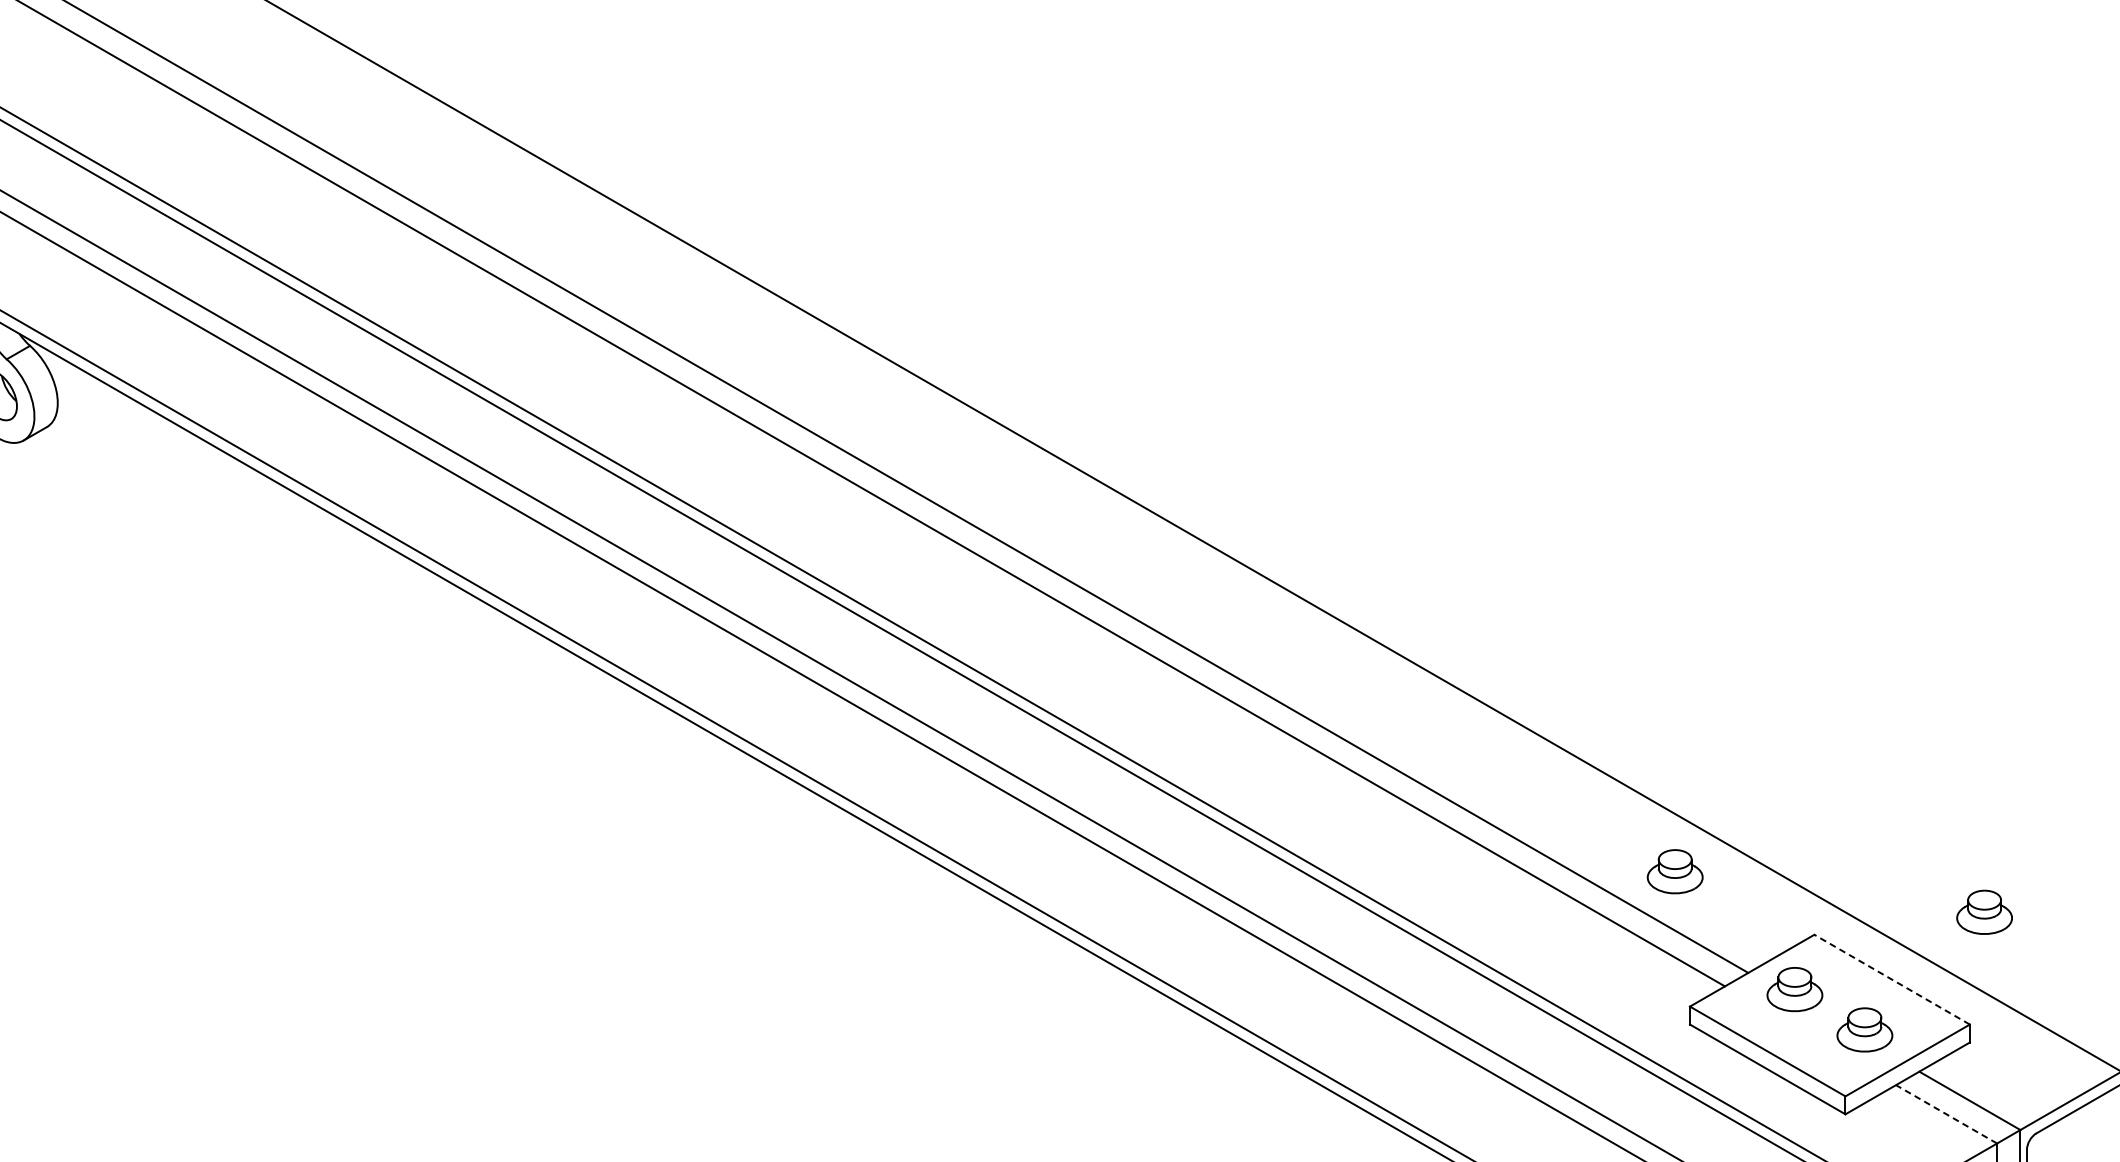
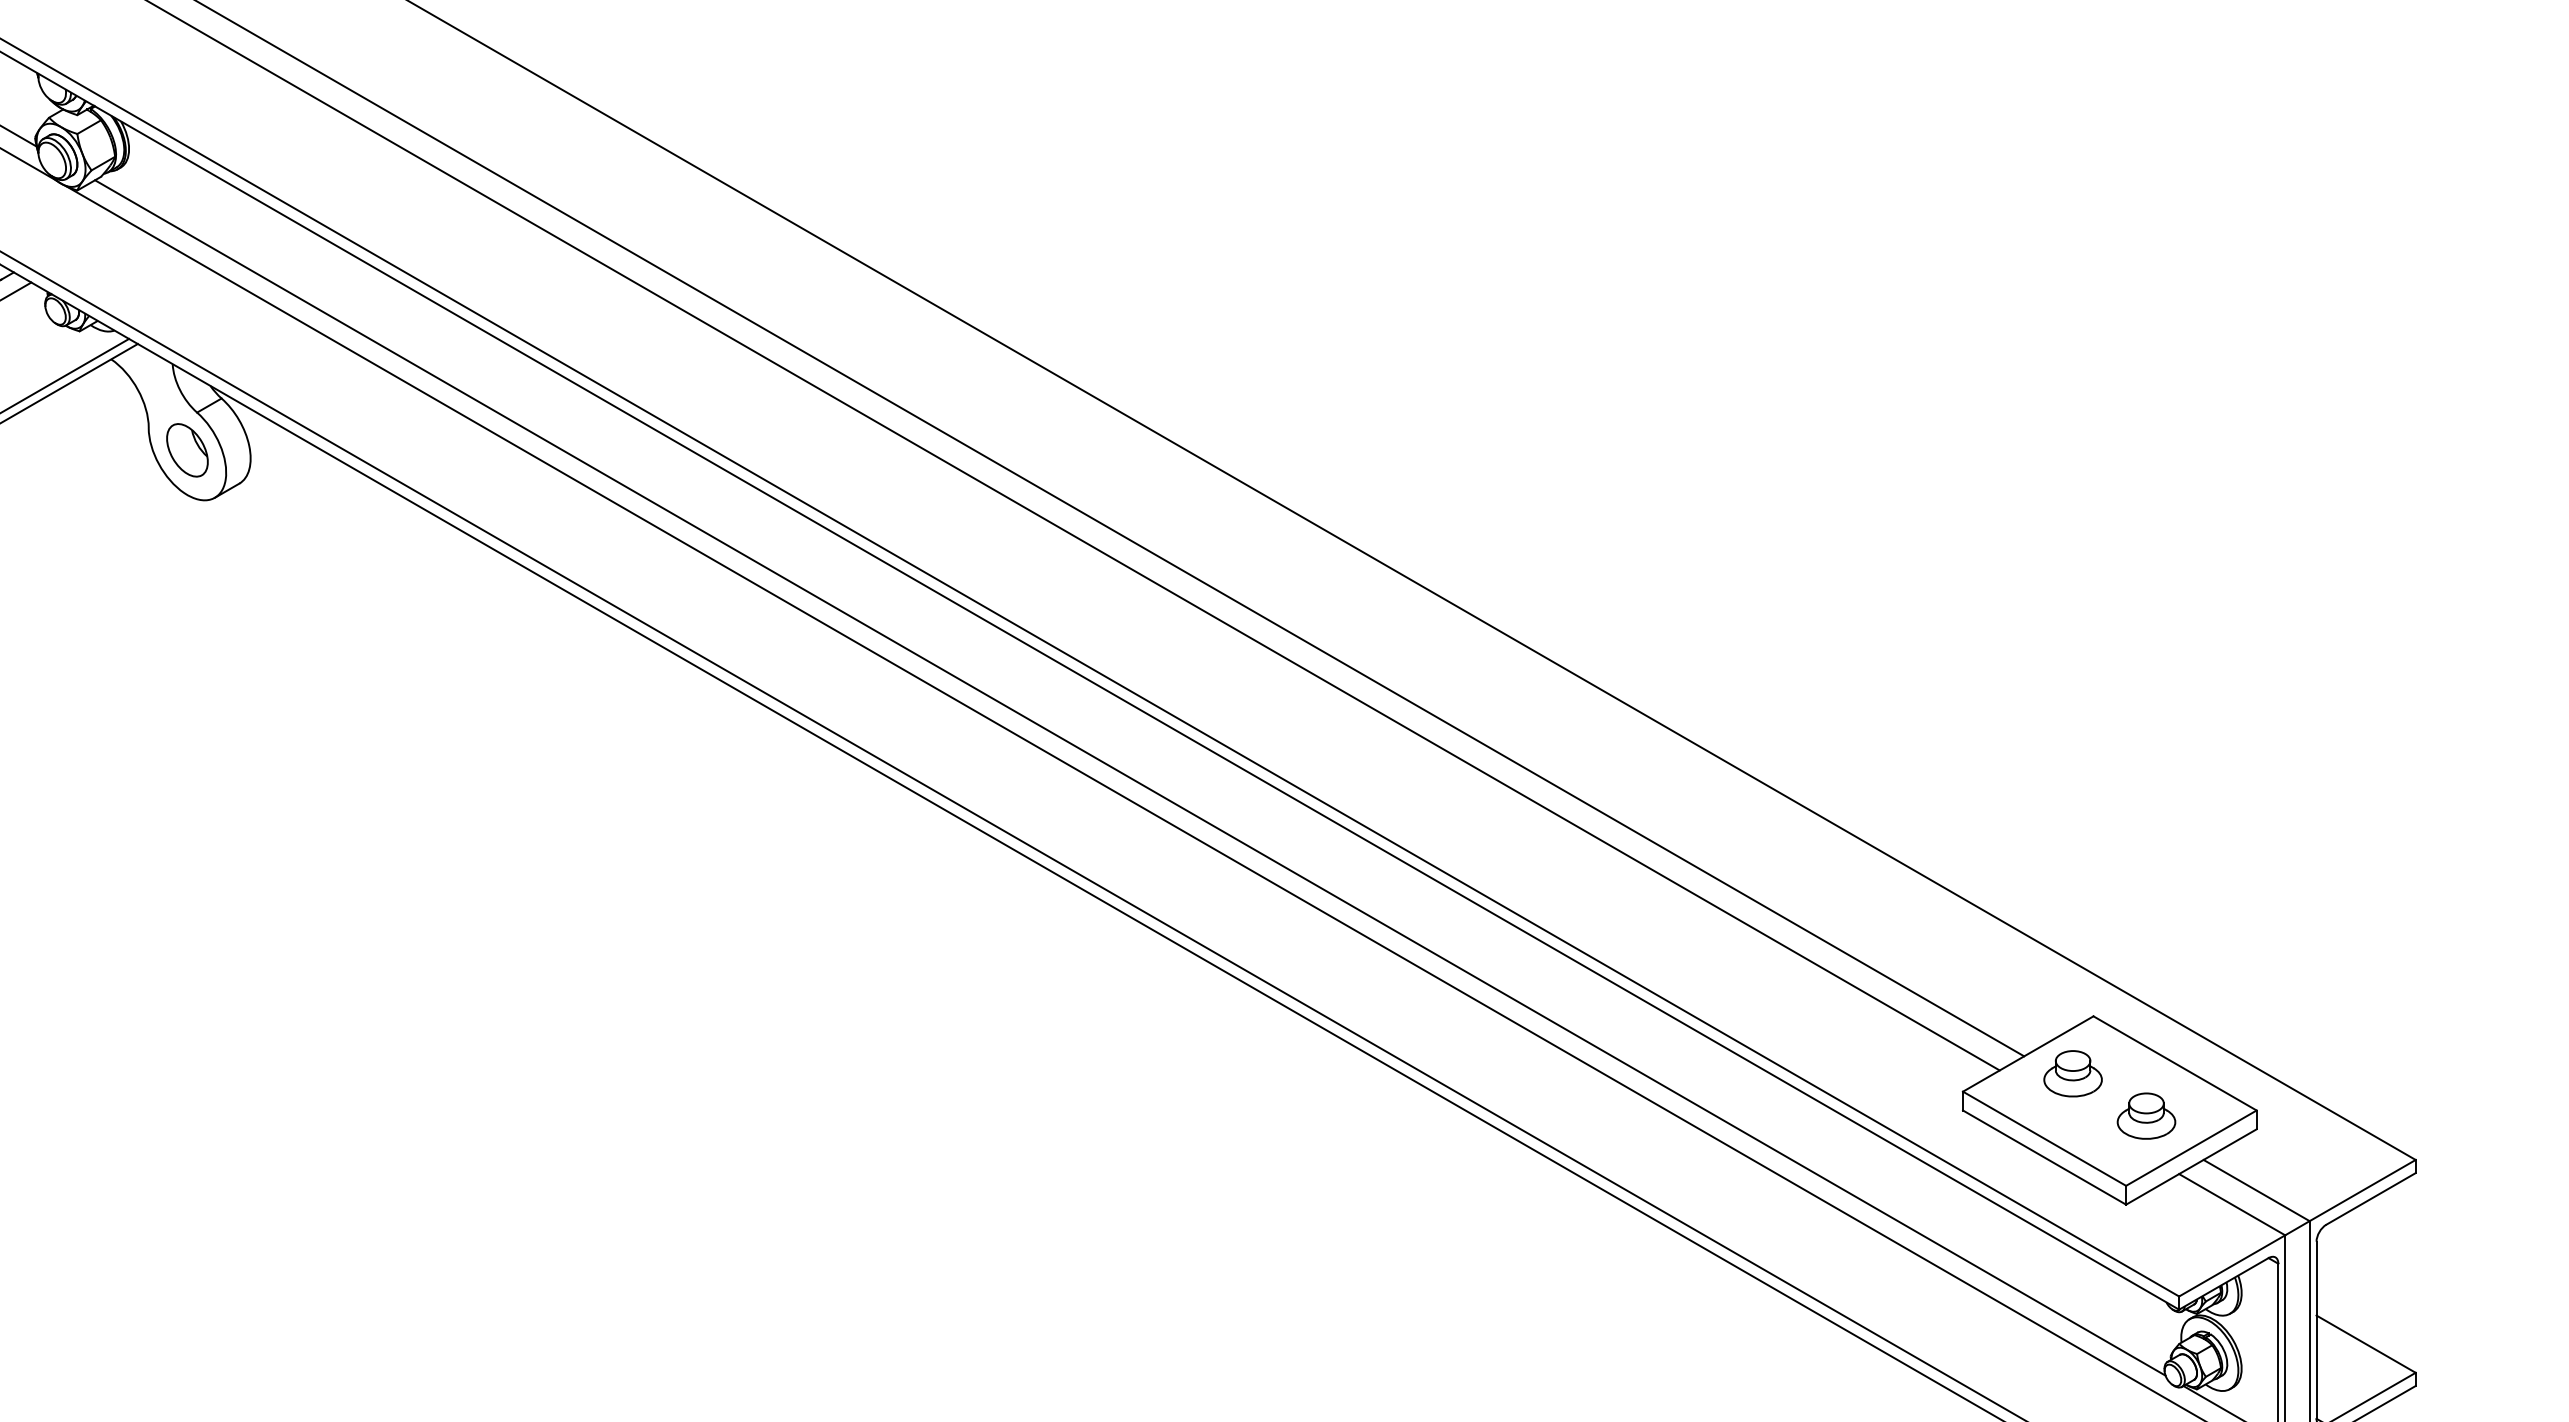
part: (1675, 871) -> (1947, 949), removed
part: (1984, 912) -> (2271, 992), removed
line: (1891, 979) -> (2174, 1063), dashed -> solid
line: (1945, 1114) -> (2231, 1204), dashed -> solid

